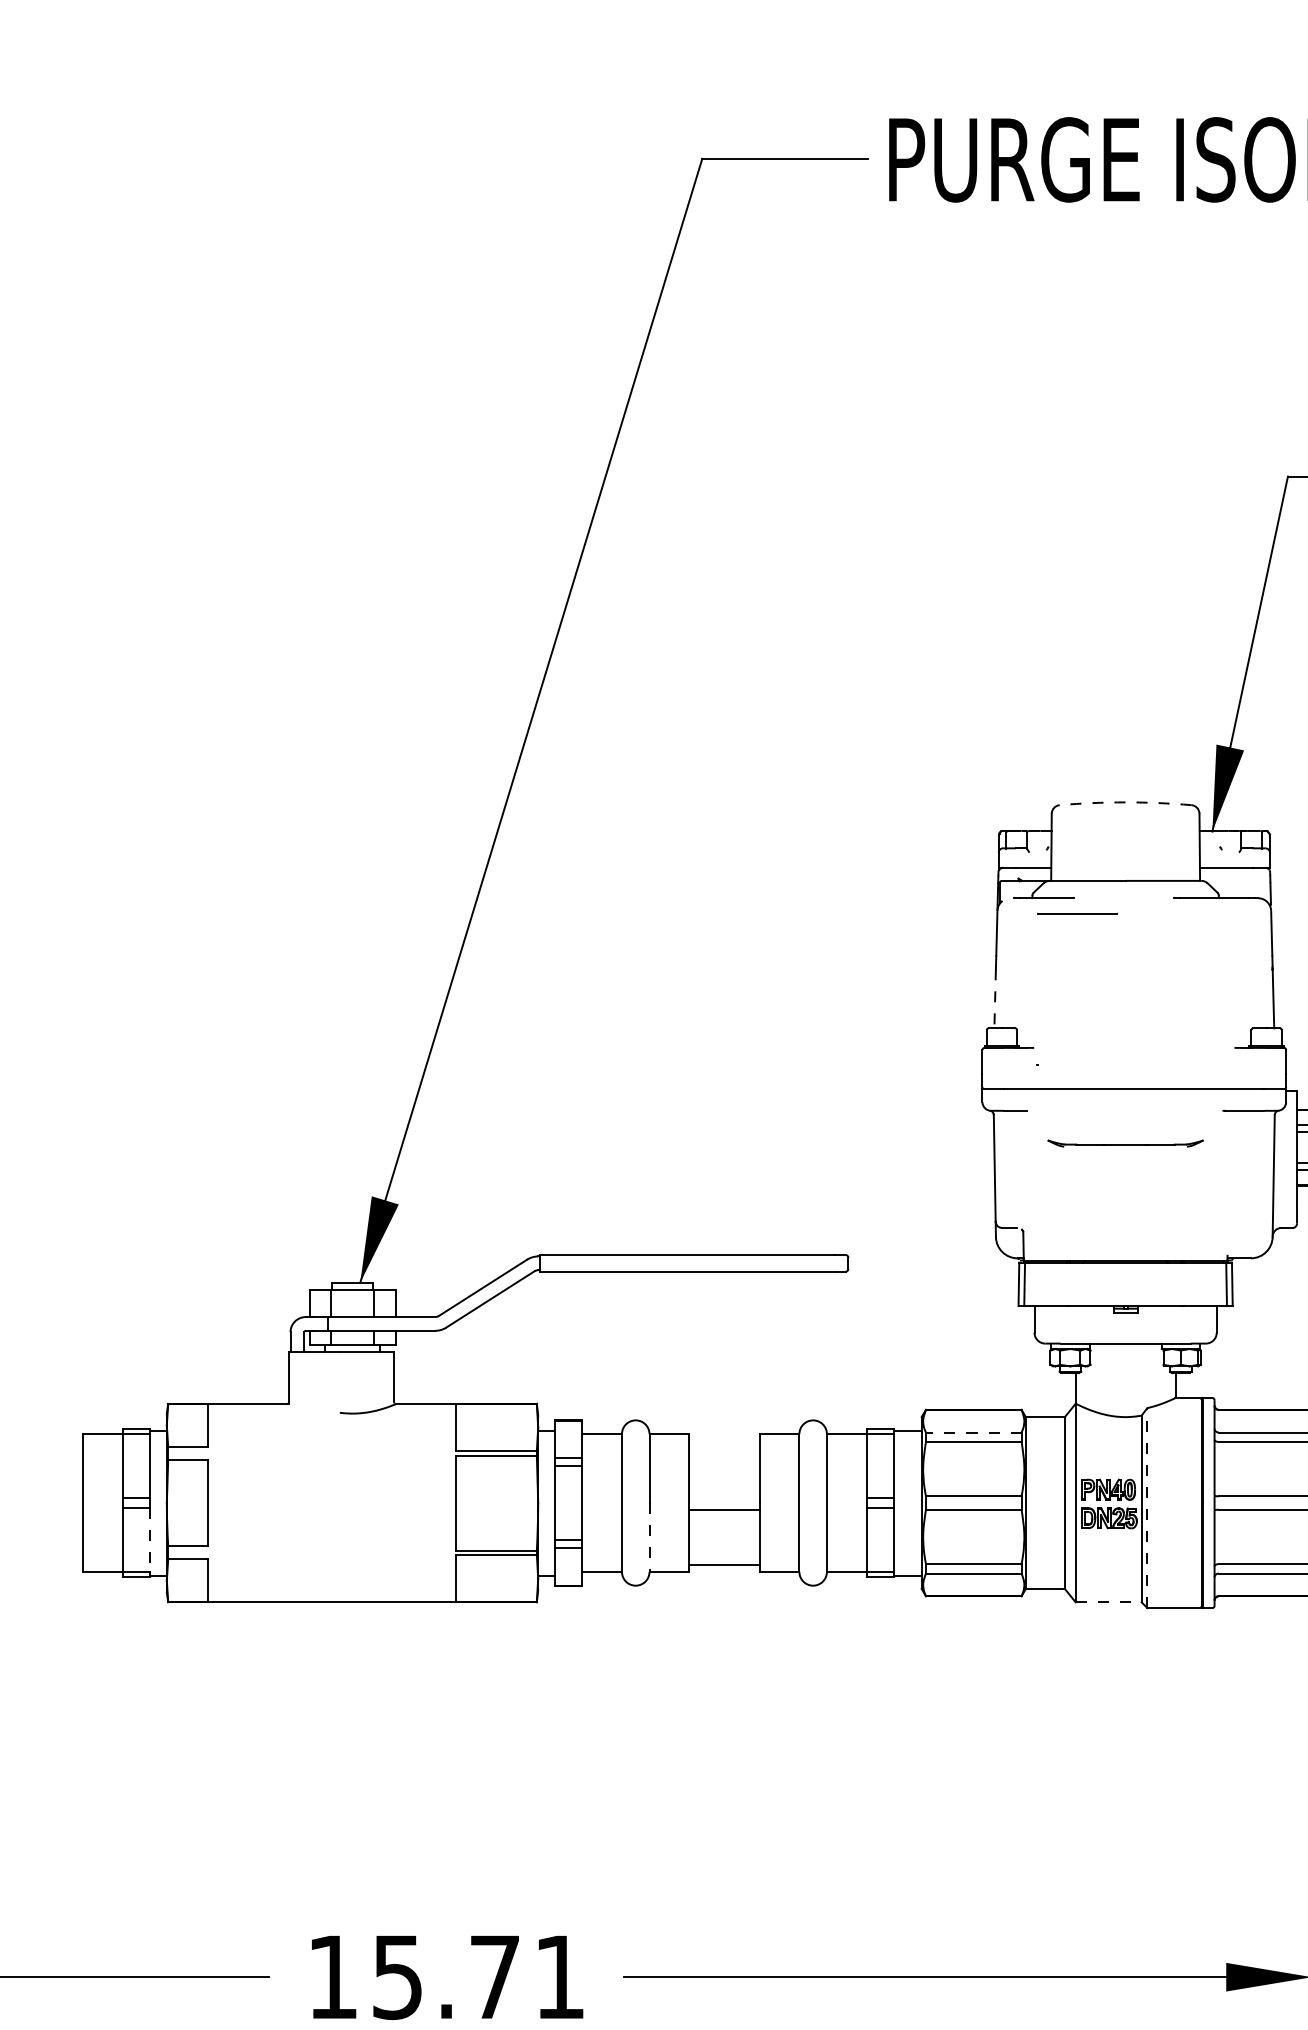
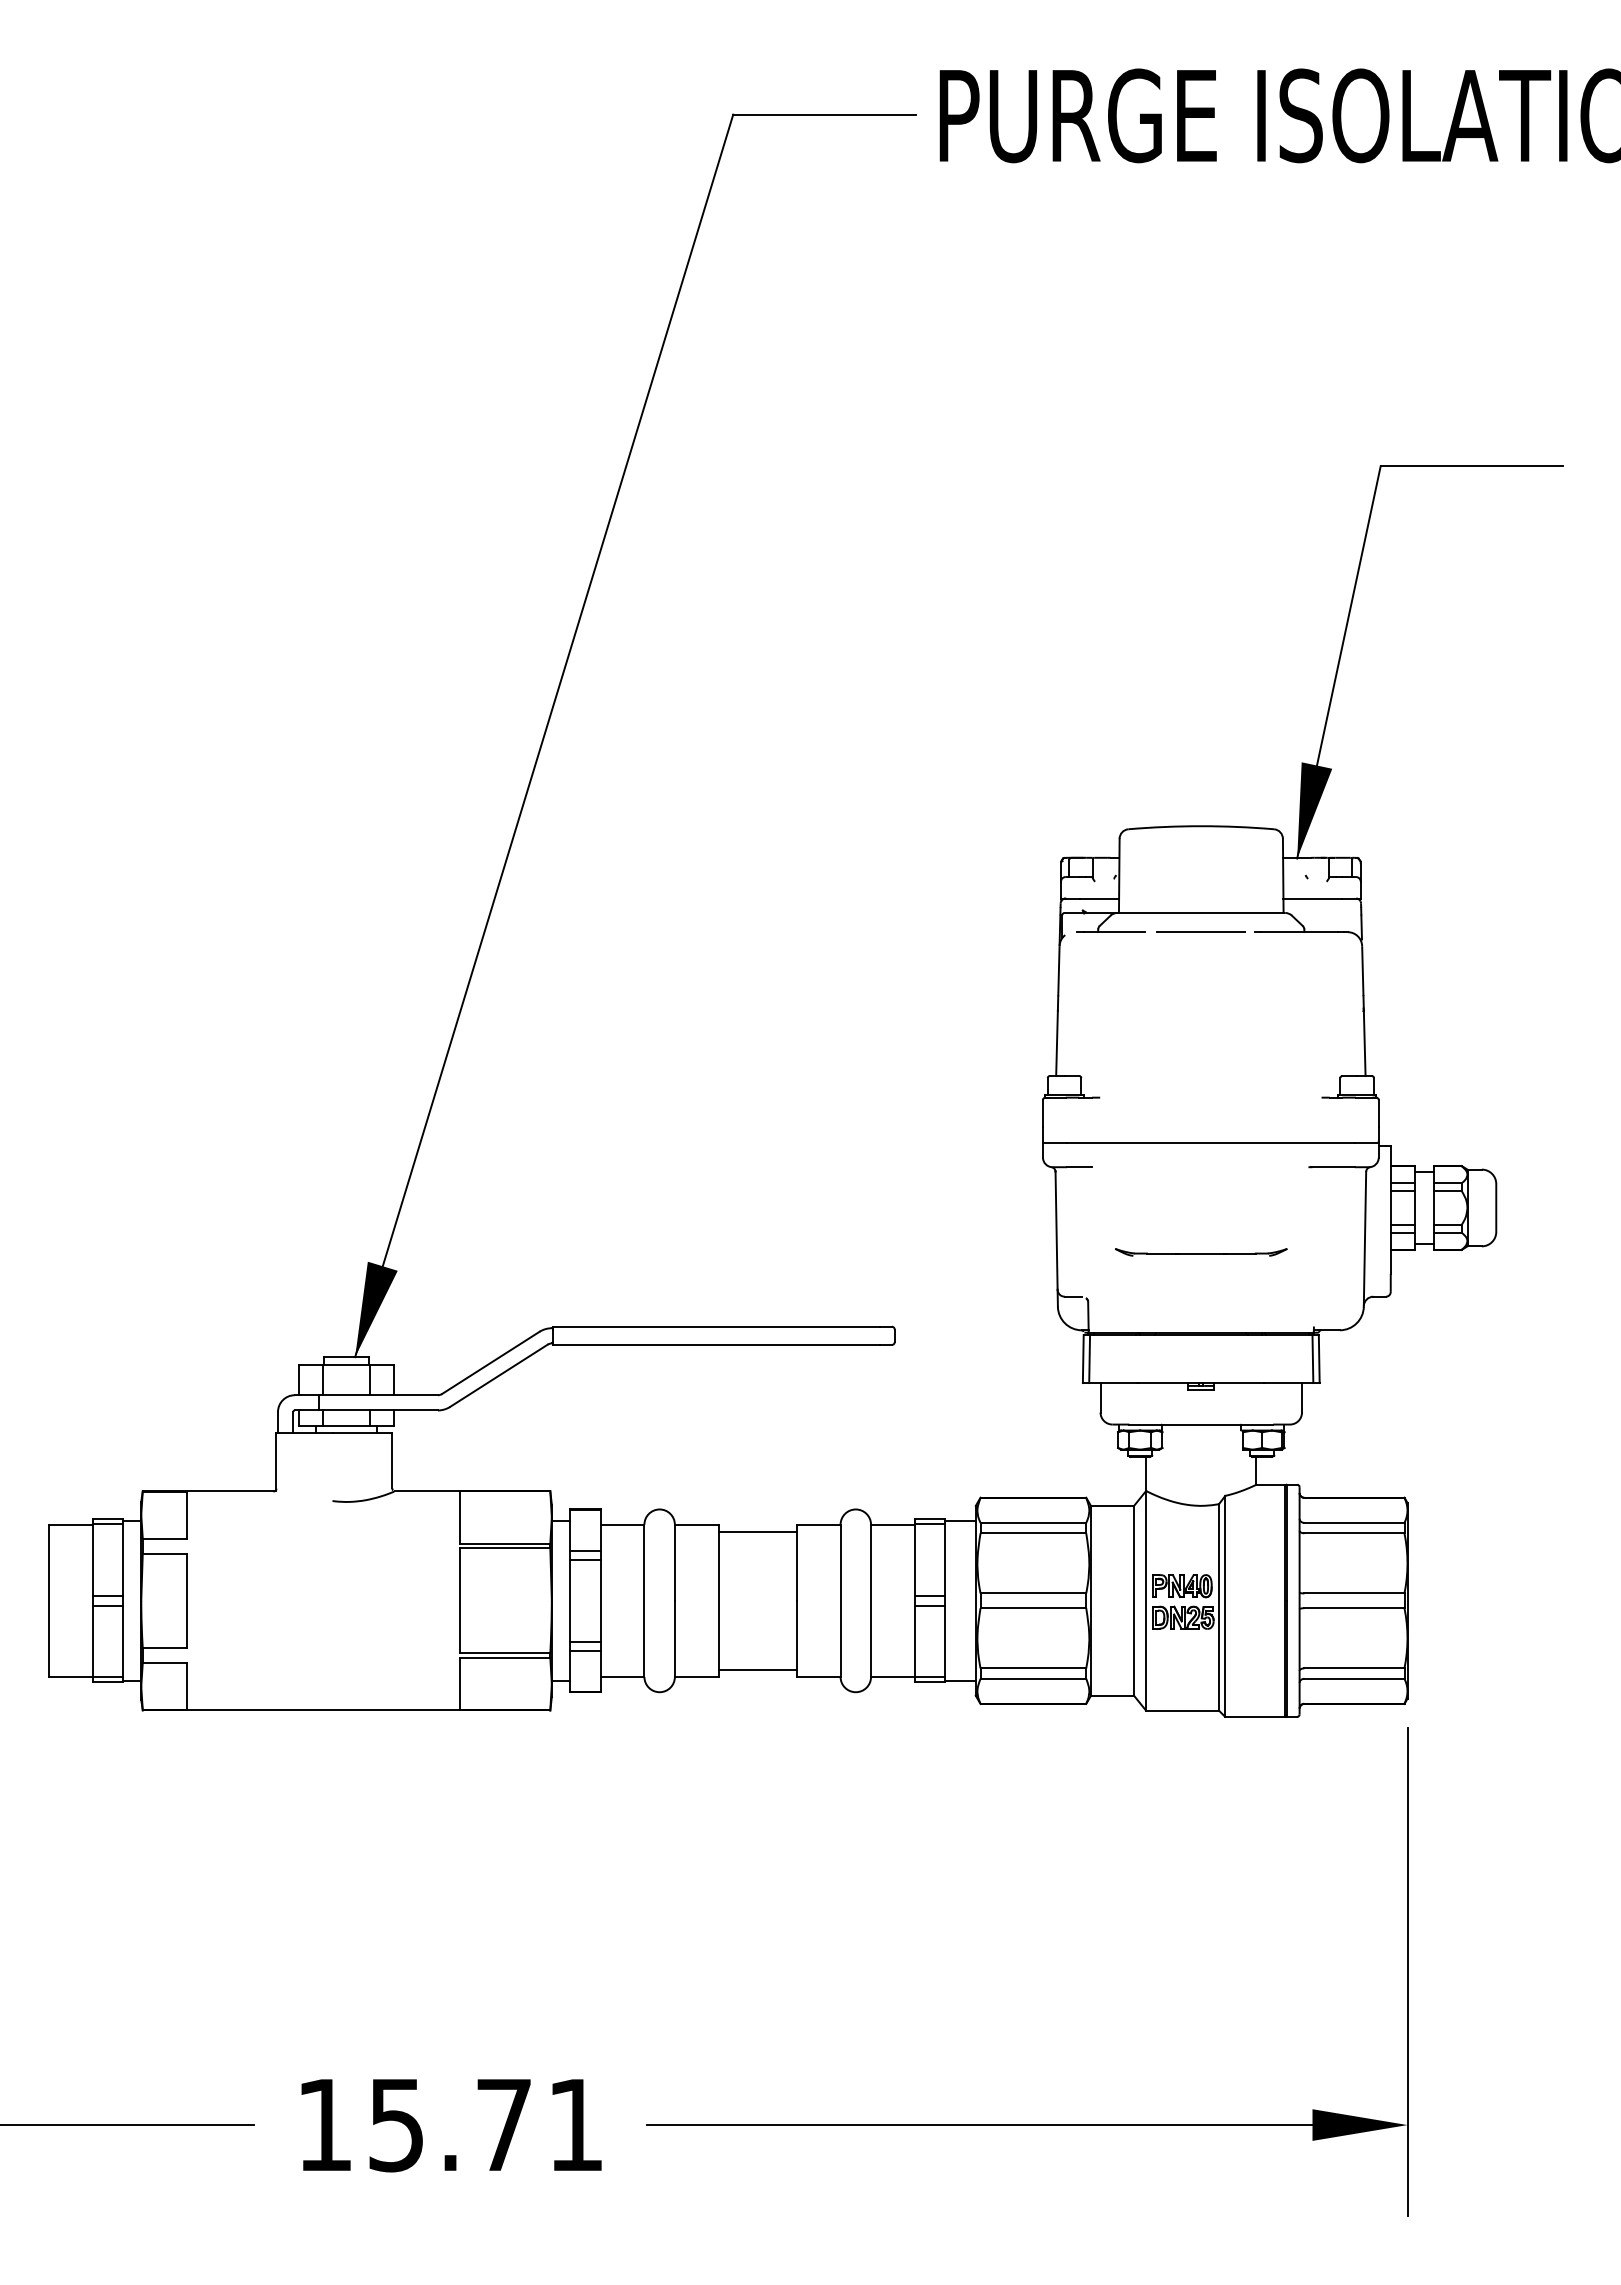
arc: (1125, 802) -> (1201, 826), dashed -> solid
line: (1076, 912) -> (1200, 931), moved
line: (995, 998) -> (1057, 1043), dashed -> solid
part: (1125, 1143) -> (1201, 1252), moved
line: (973, 1432) -> (1033, 1522), dashed -> solid
line: (1147, 1507) -> (1225, 1605), dashed -> solid
line: (724, 1510) -> (757, 1532), moved
line: (649, 1538) -> (674, 1639), dashed -> solid
line: (149, 1539) -> (122, 1641), dashed -> solid
line: (1109, 1602) -> (1183, 1710), dashed -> solid

